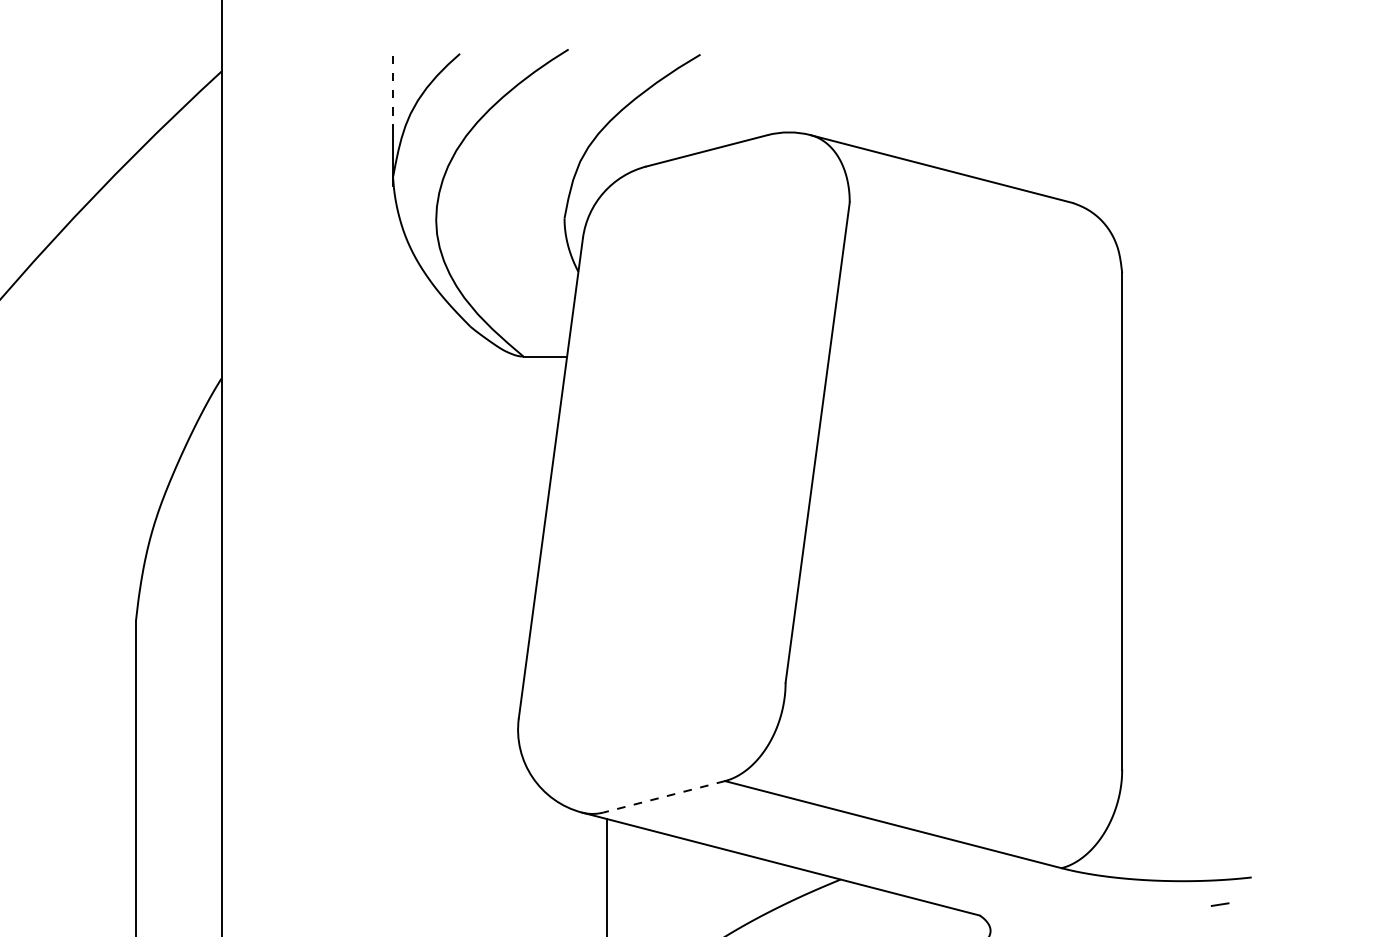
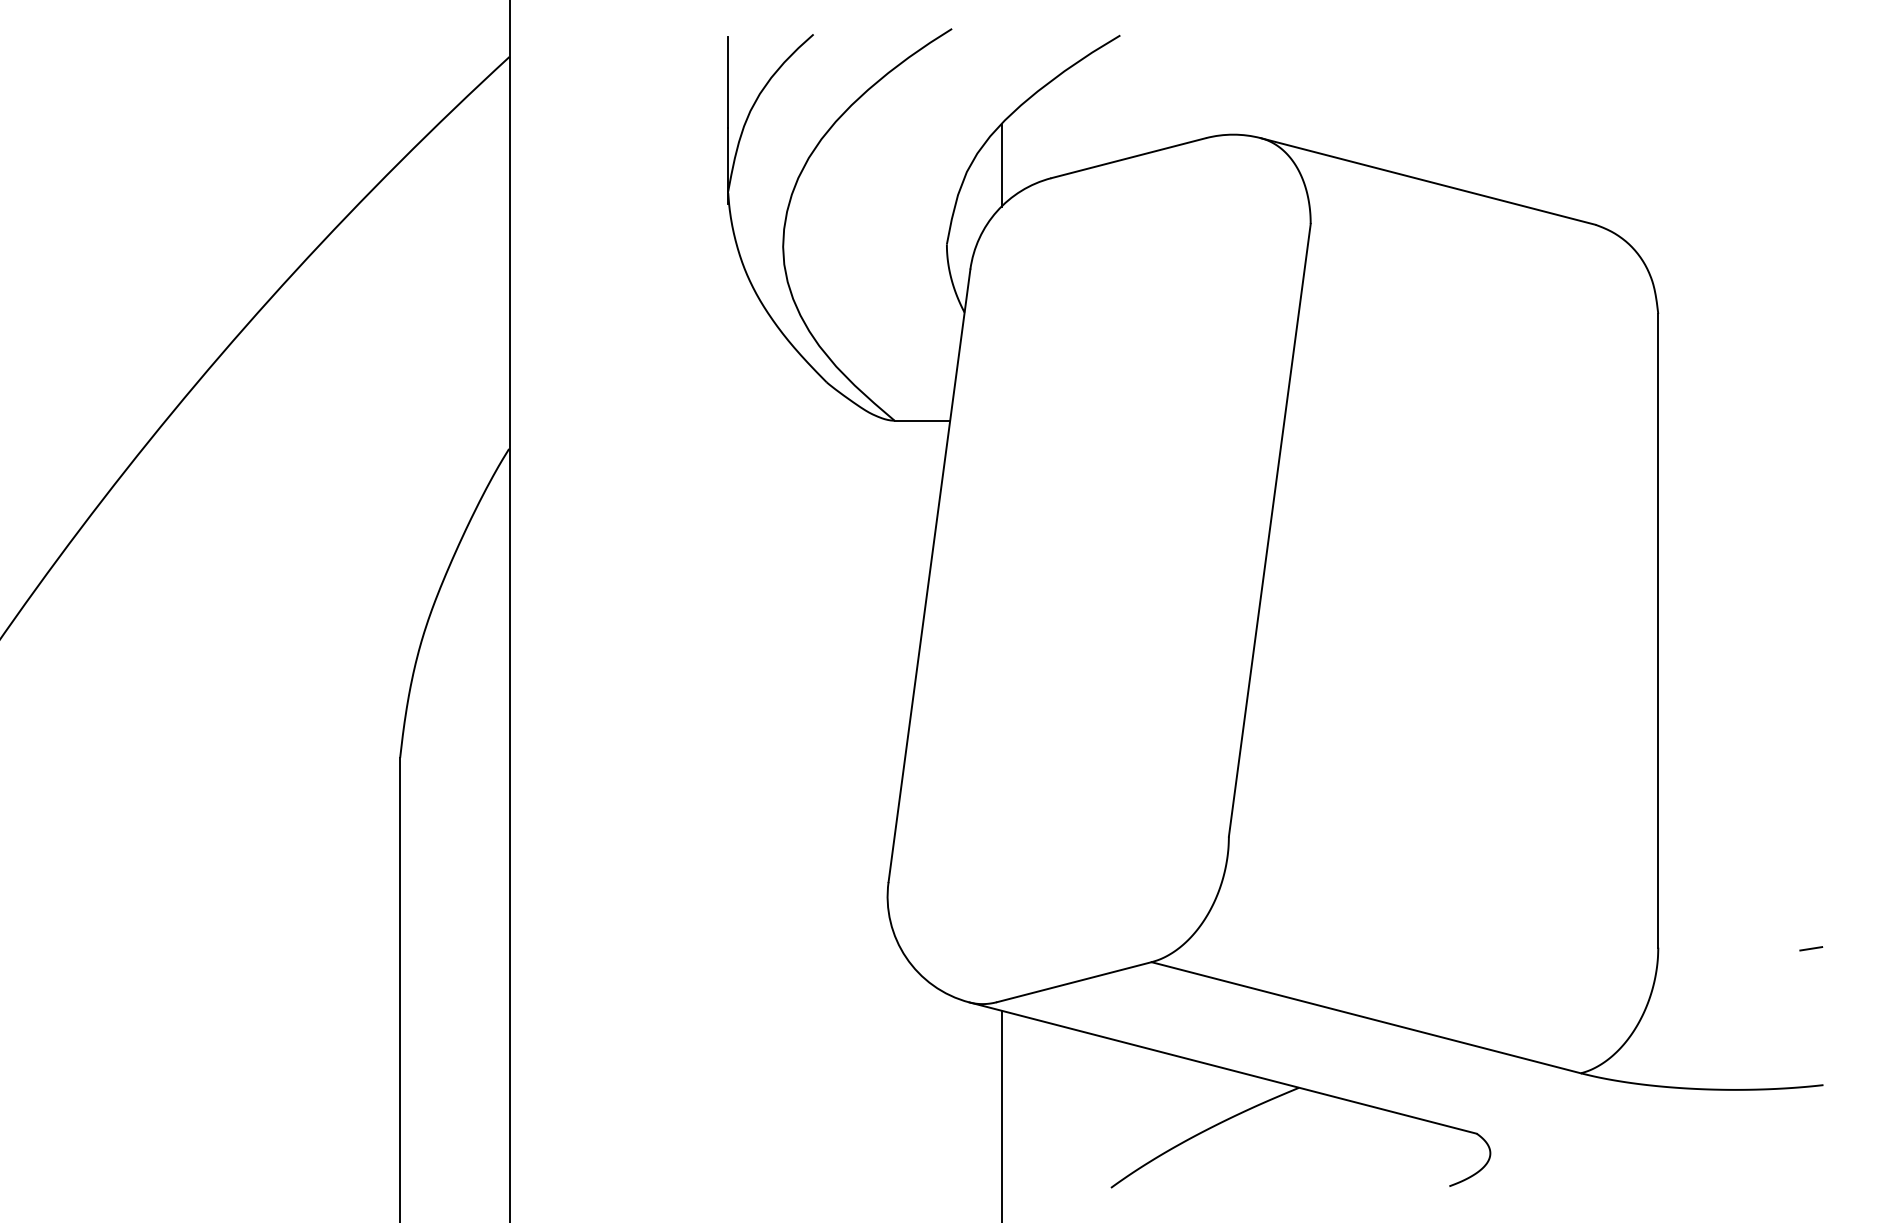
line: (393, 91) -> (728, 82), dashed -> solid
line: (607, 156) -> (1001, 165), added
line: (664, 797) -> (1074, 982), dashed -> solid
line: (1220, 904) -> (1811, 948), moved

